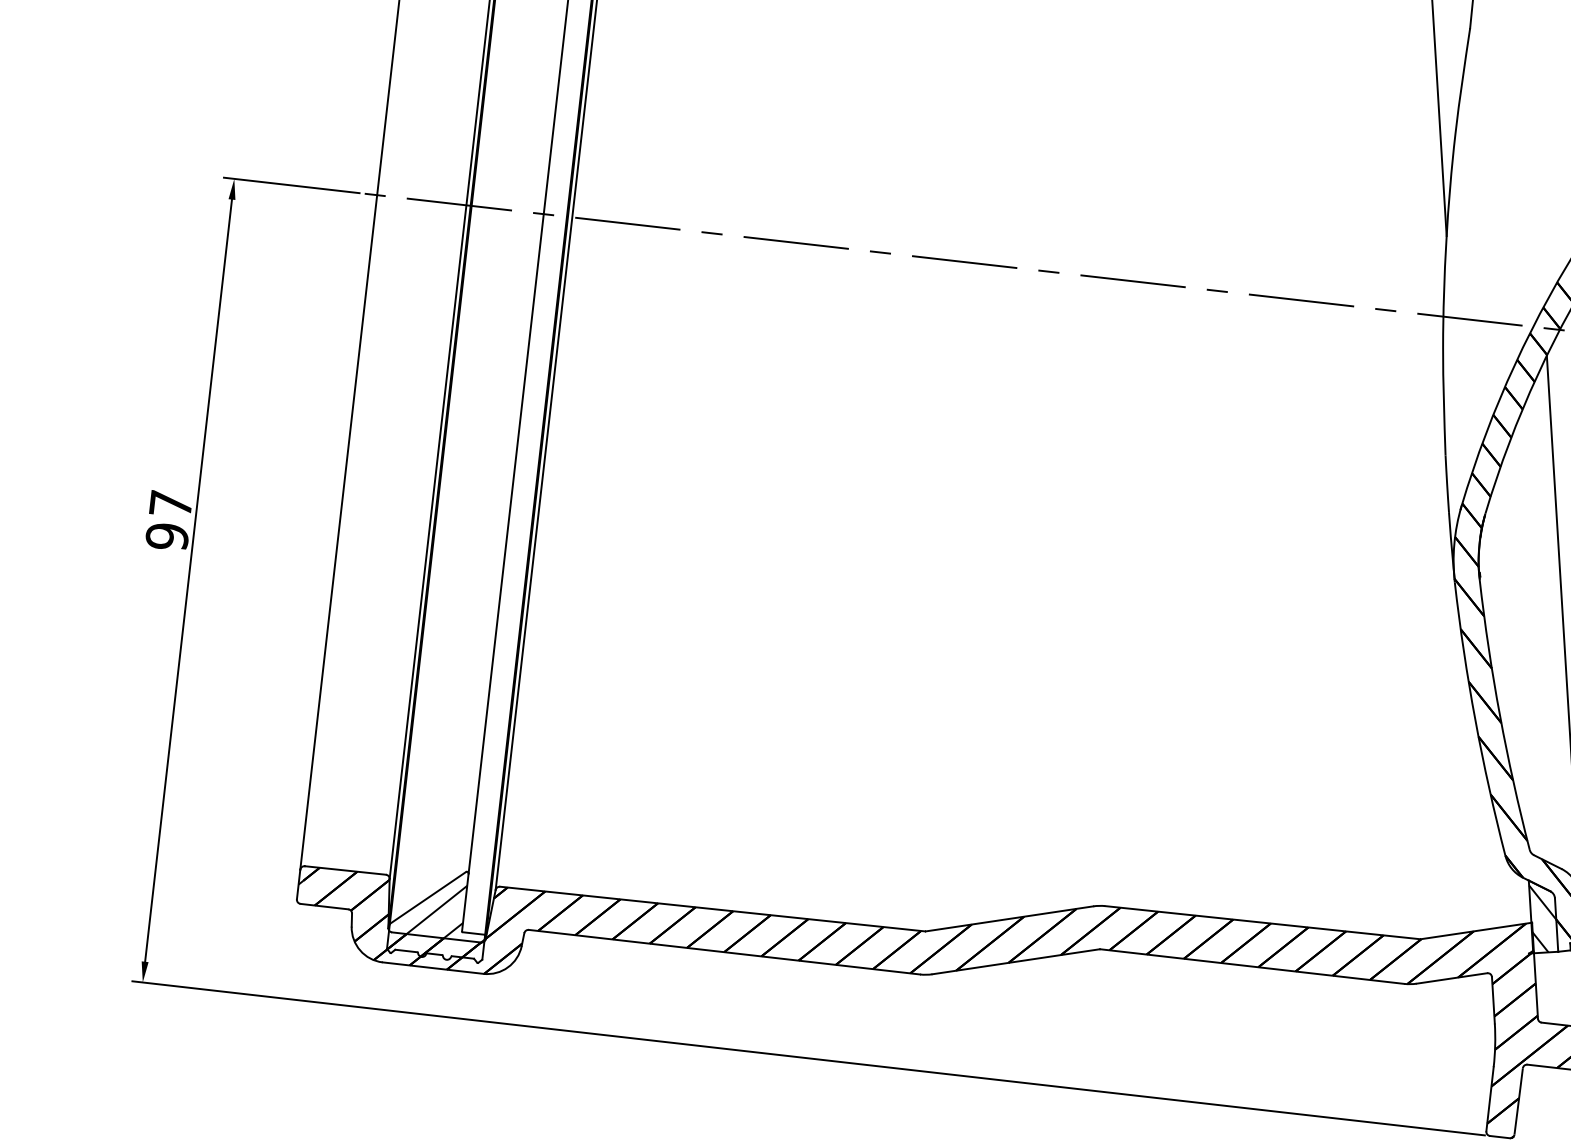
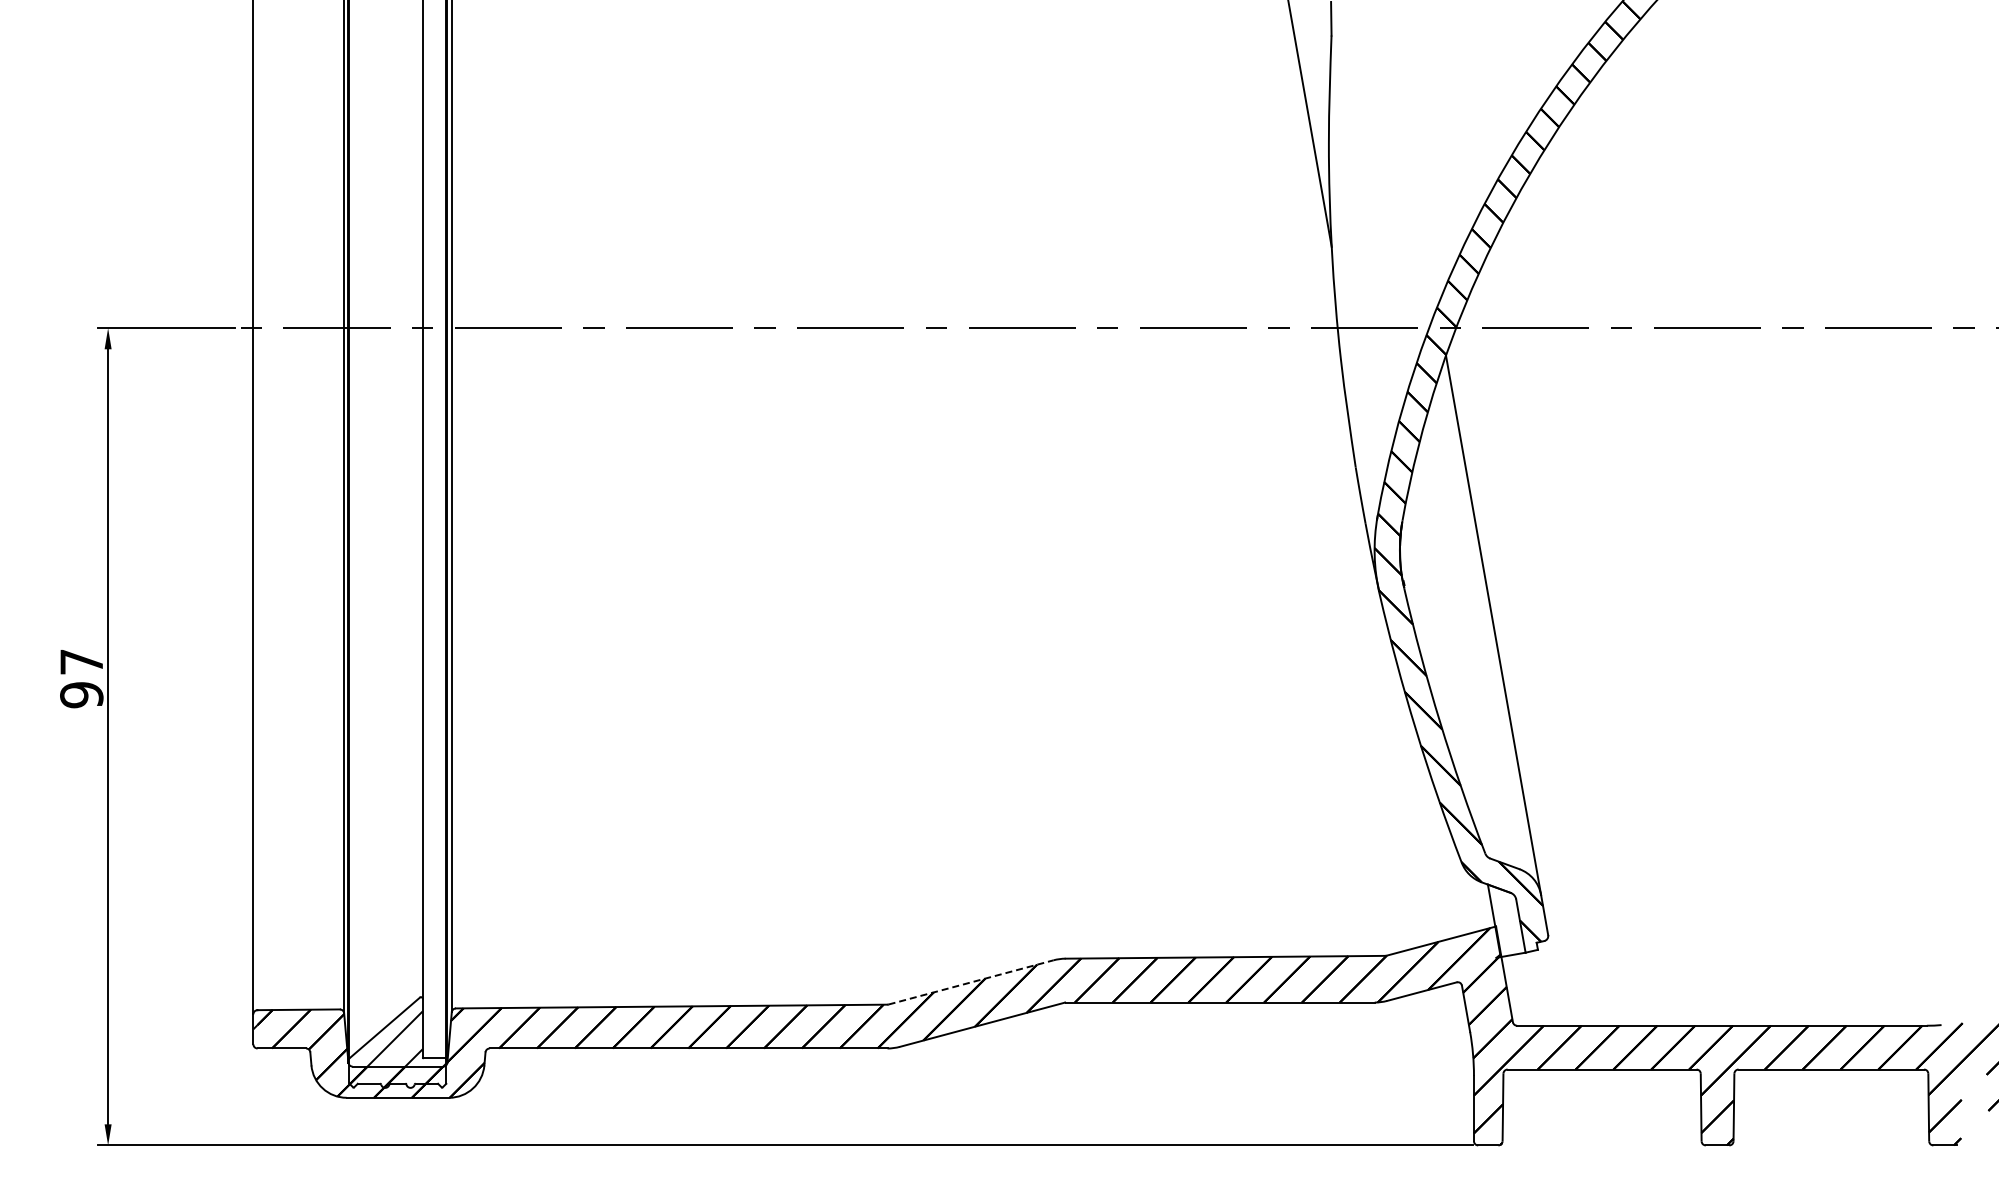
hatch: (1539, 918) -> (1503, 921), removed
line: (1010, 919) -> (971, 982), solid -> dashed

